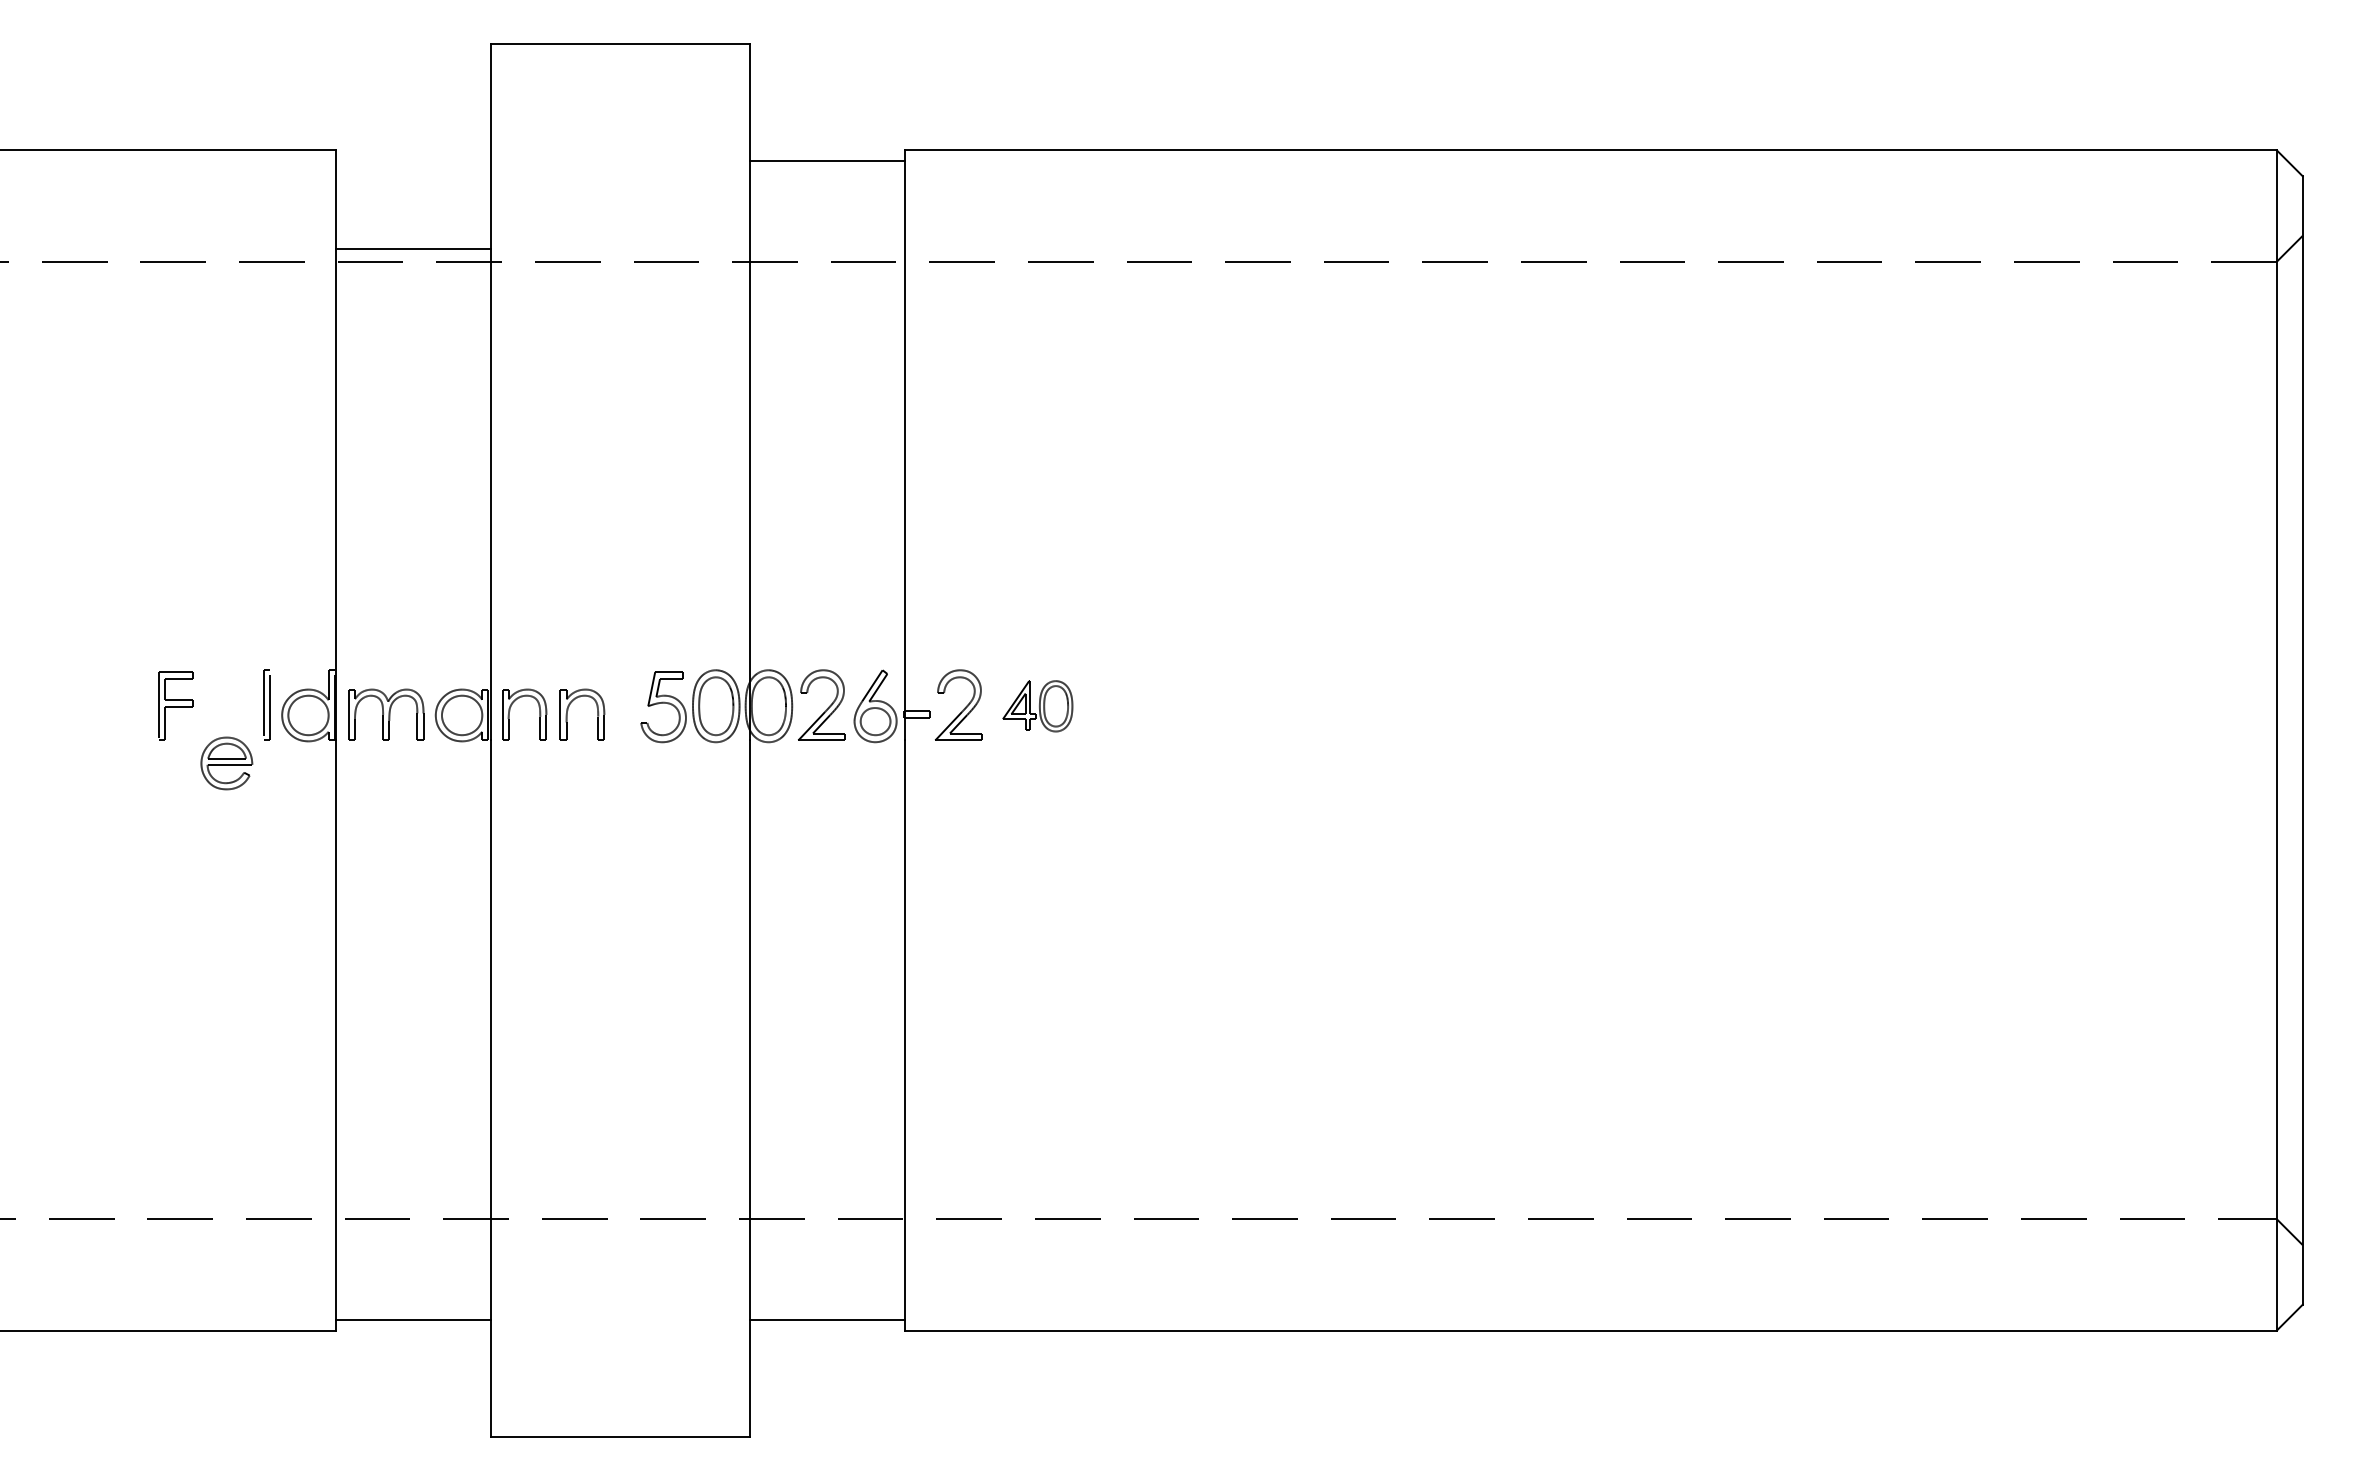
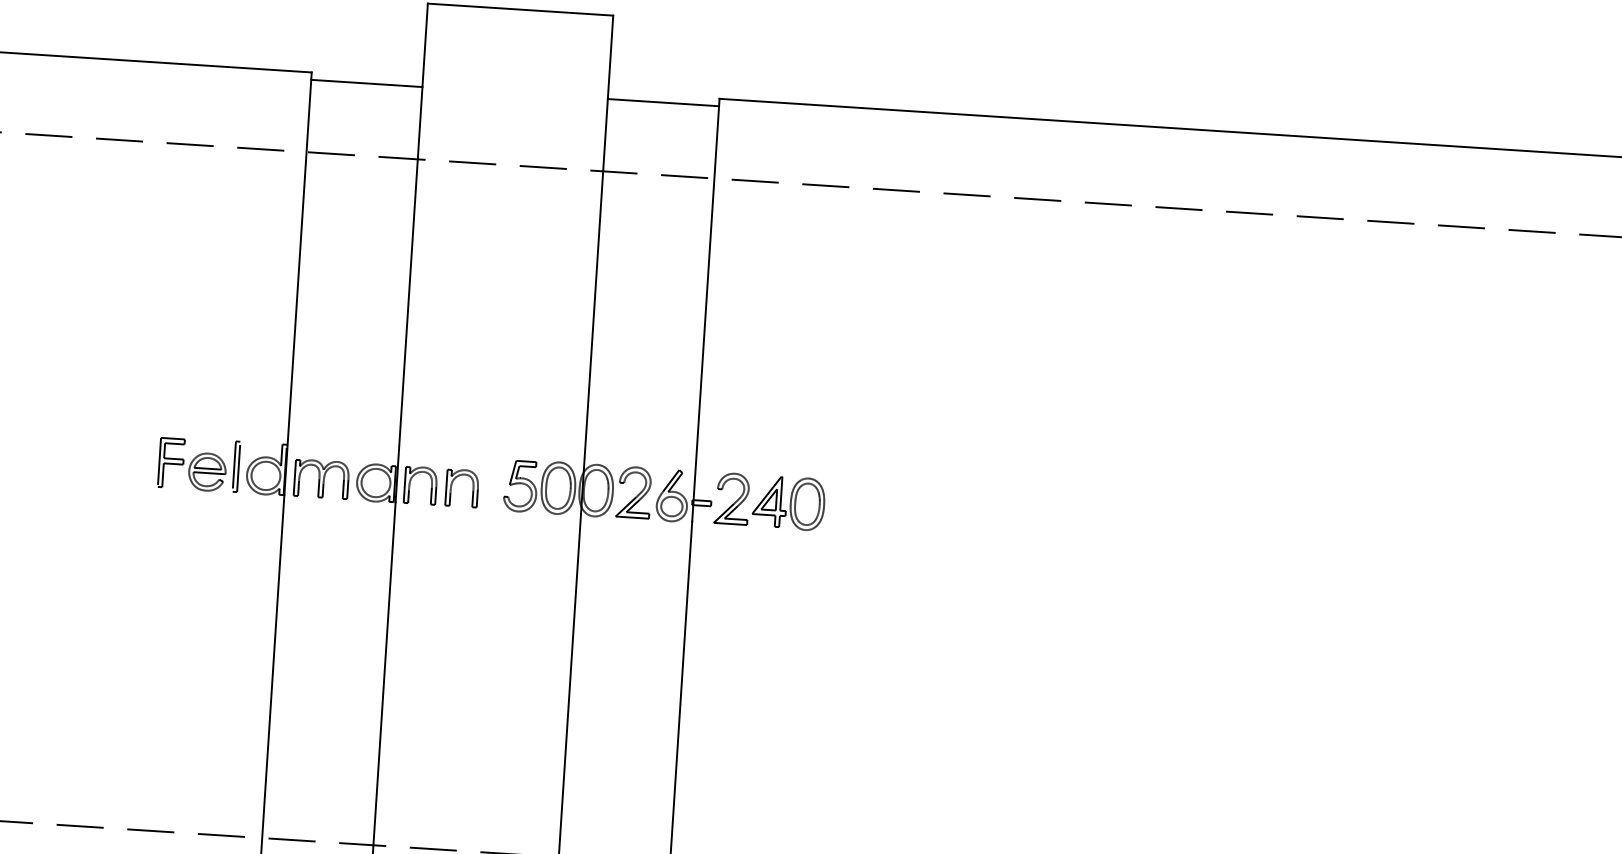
line: (413, 248) -> (366, 83), moved
part: (1037, 706) -> (788, 503), size x1.43
part: (226, 763) -> (207, 472), moved

